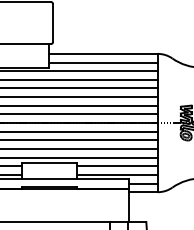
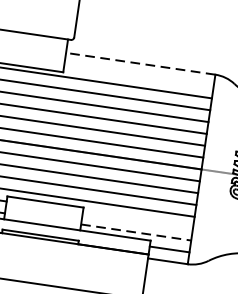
line: (102, 53) -> (139, 63), solid -> dashed
line: (102, 62) -> (137, 75), removed
line: (117, 166) -> (137, 220), removed
line: (118, 174) -> (137, 232), solid -> dashed

